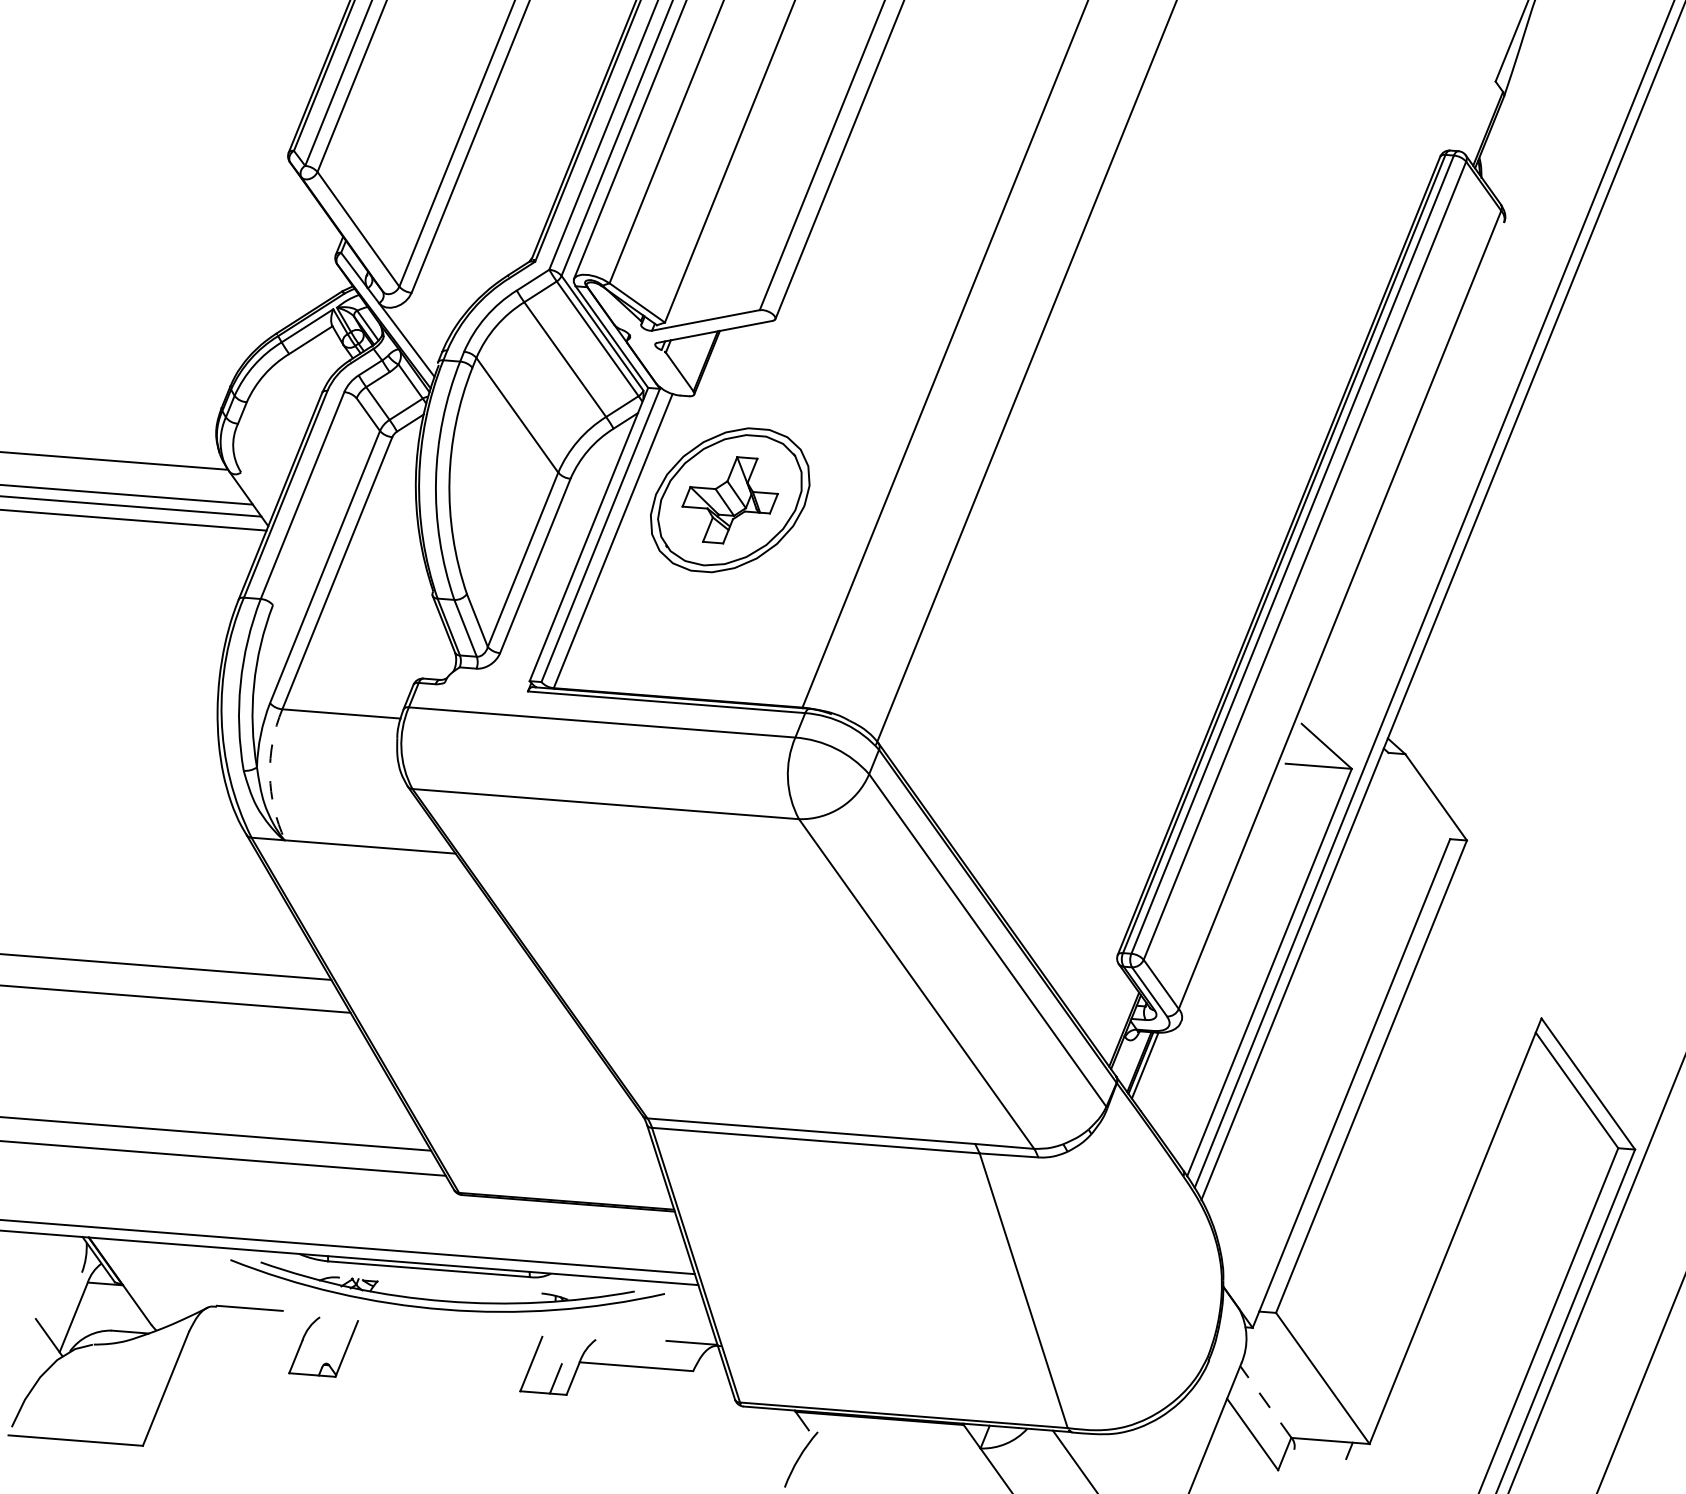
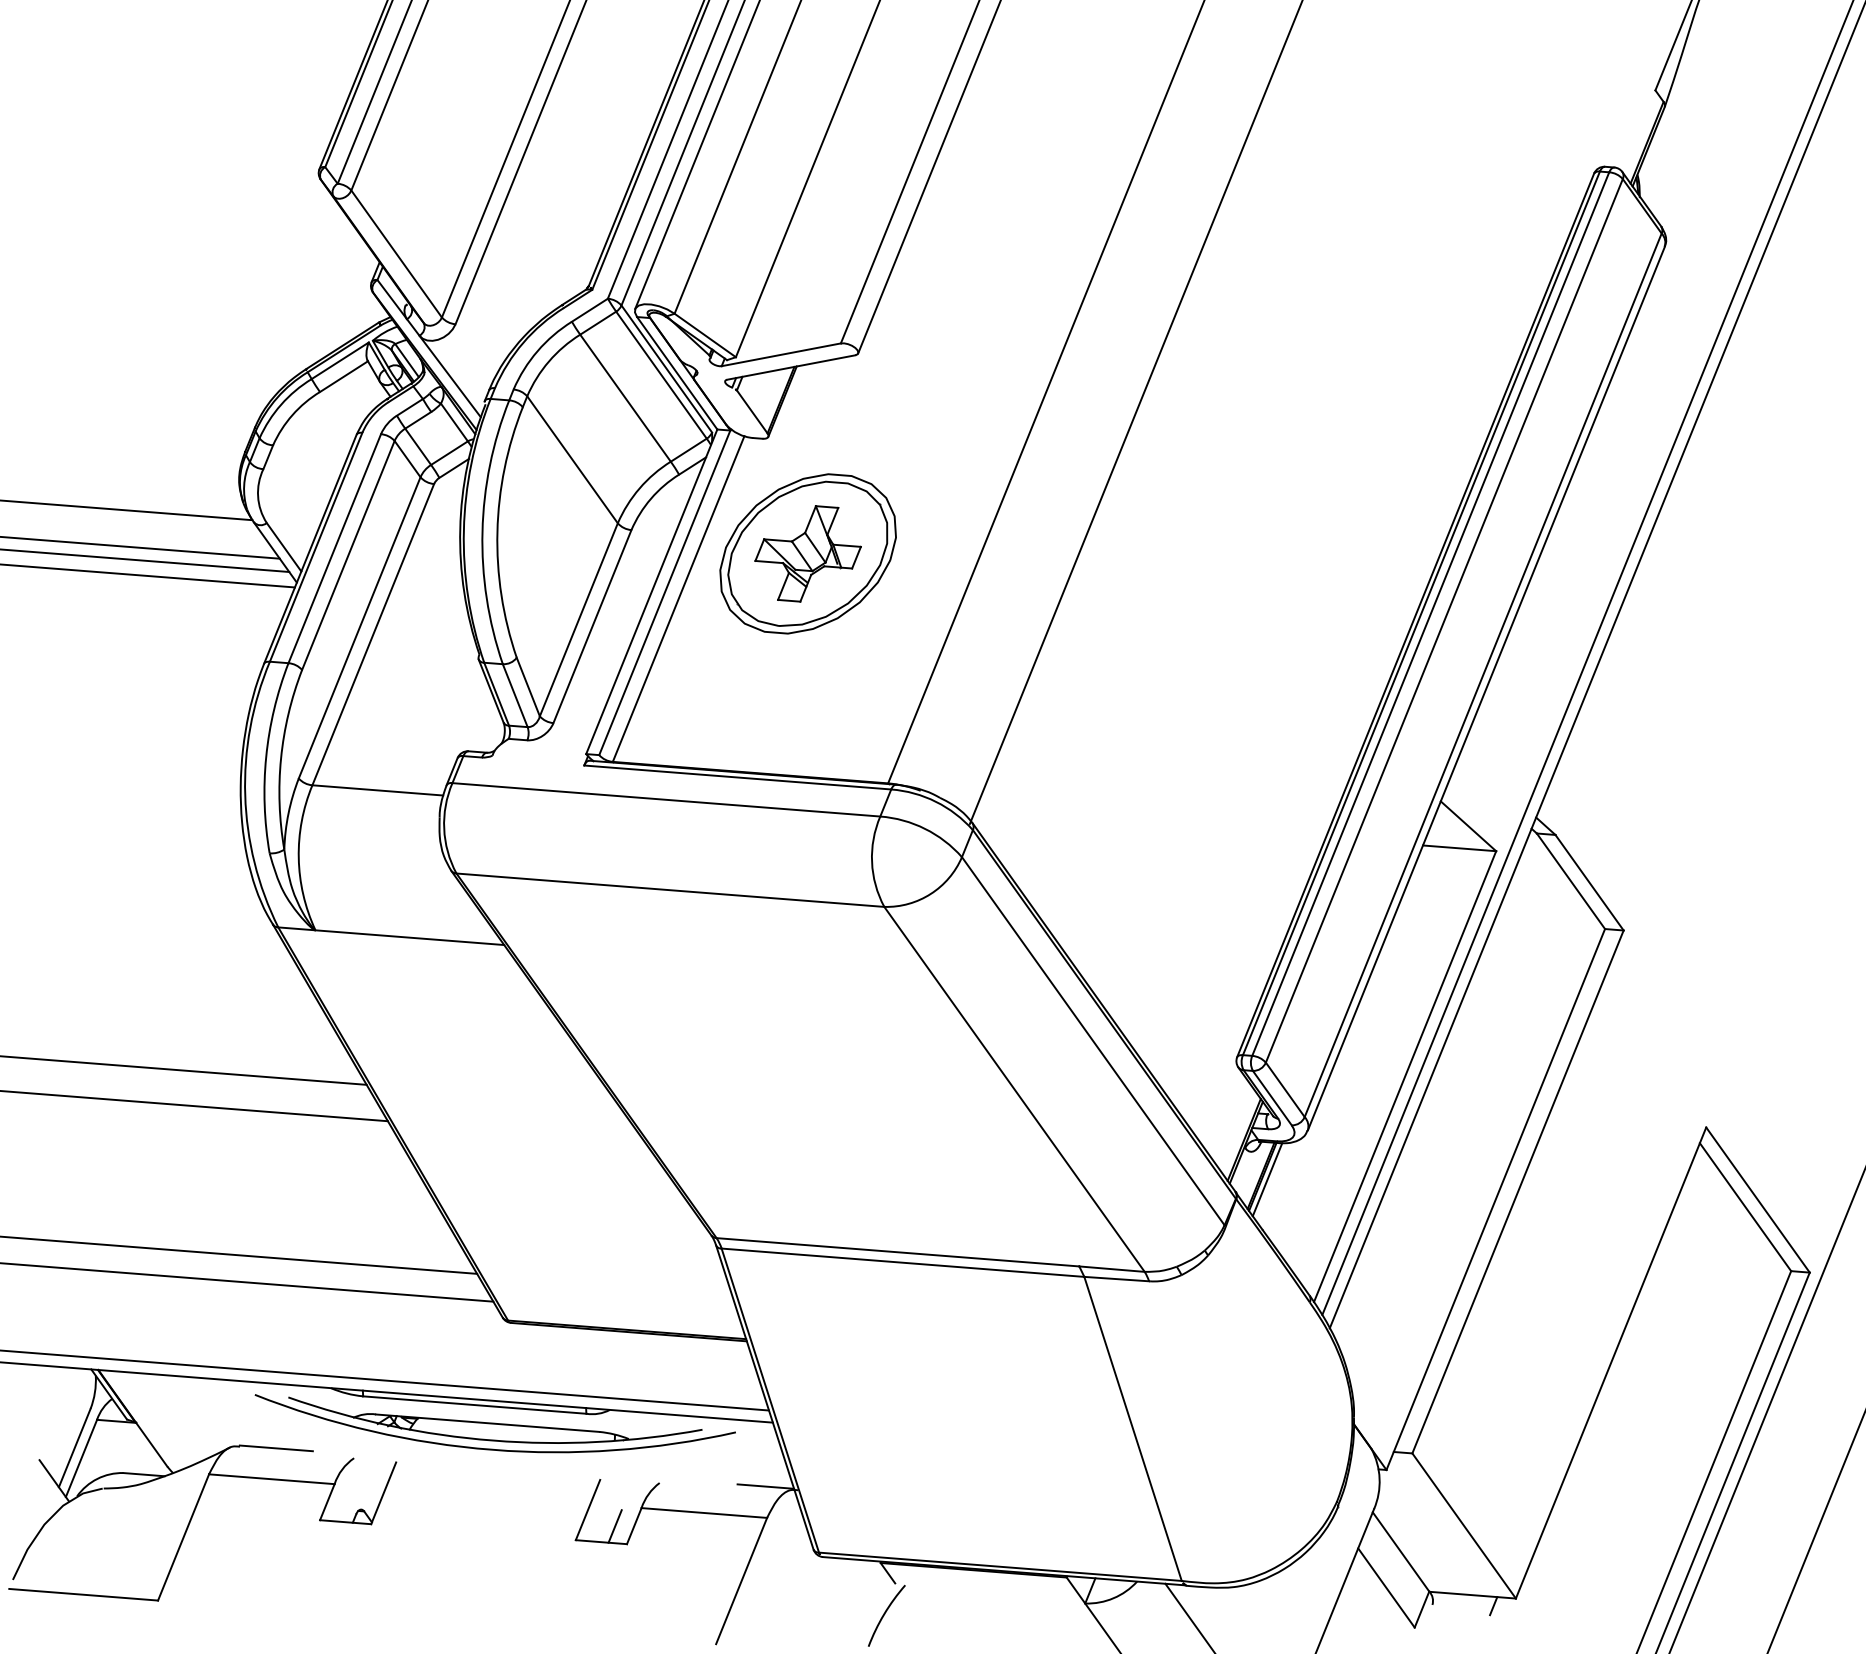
line: (256, 494) -> (283, 547), added
line: (314, 500) -> (348, 554), added
line: (1342, 621) -> (1485, 688), added
arc: (269, 775) -> (298, 858), dashed -> solid
line: (1418, 796) -> (1570, 881), added
line: (440, 1284) -> (487, 1422), added
line: (67, 1307) -> (74, 1447), added
line: (245, 1336) -> (271, 1479), added
line: (1266, 1401) -> (1401, 1551), dashed -> solid
line: (669, 1427) -> (741, 1580), added

